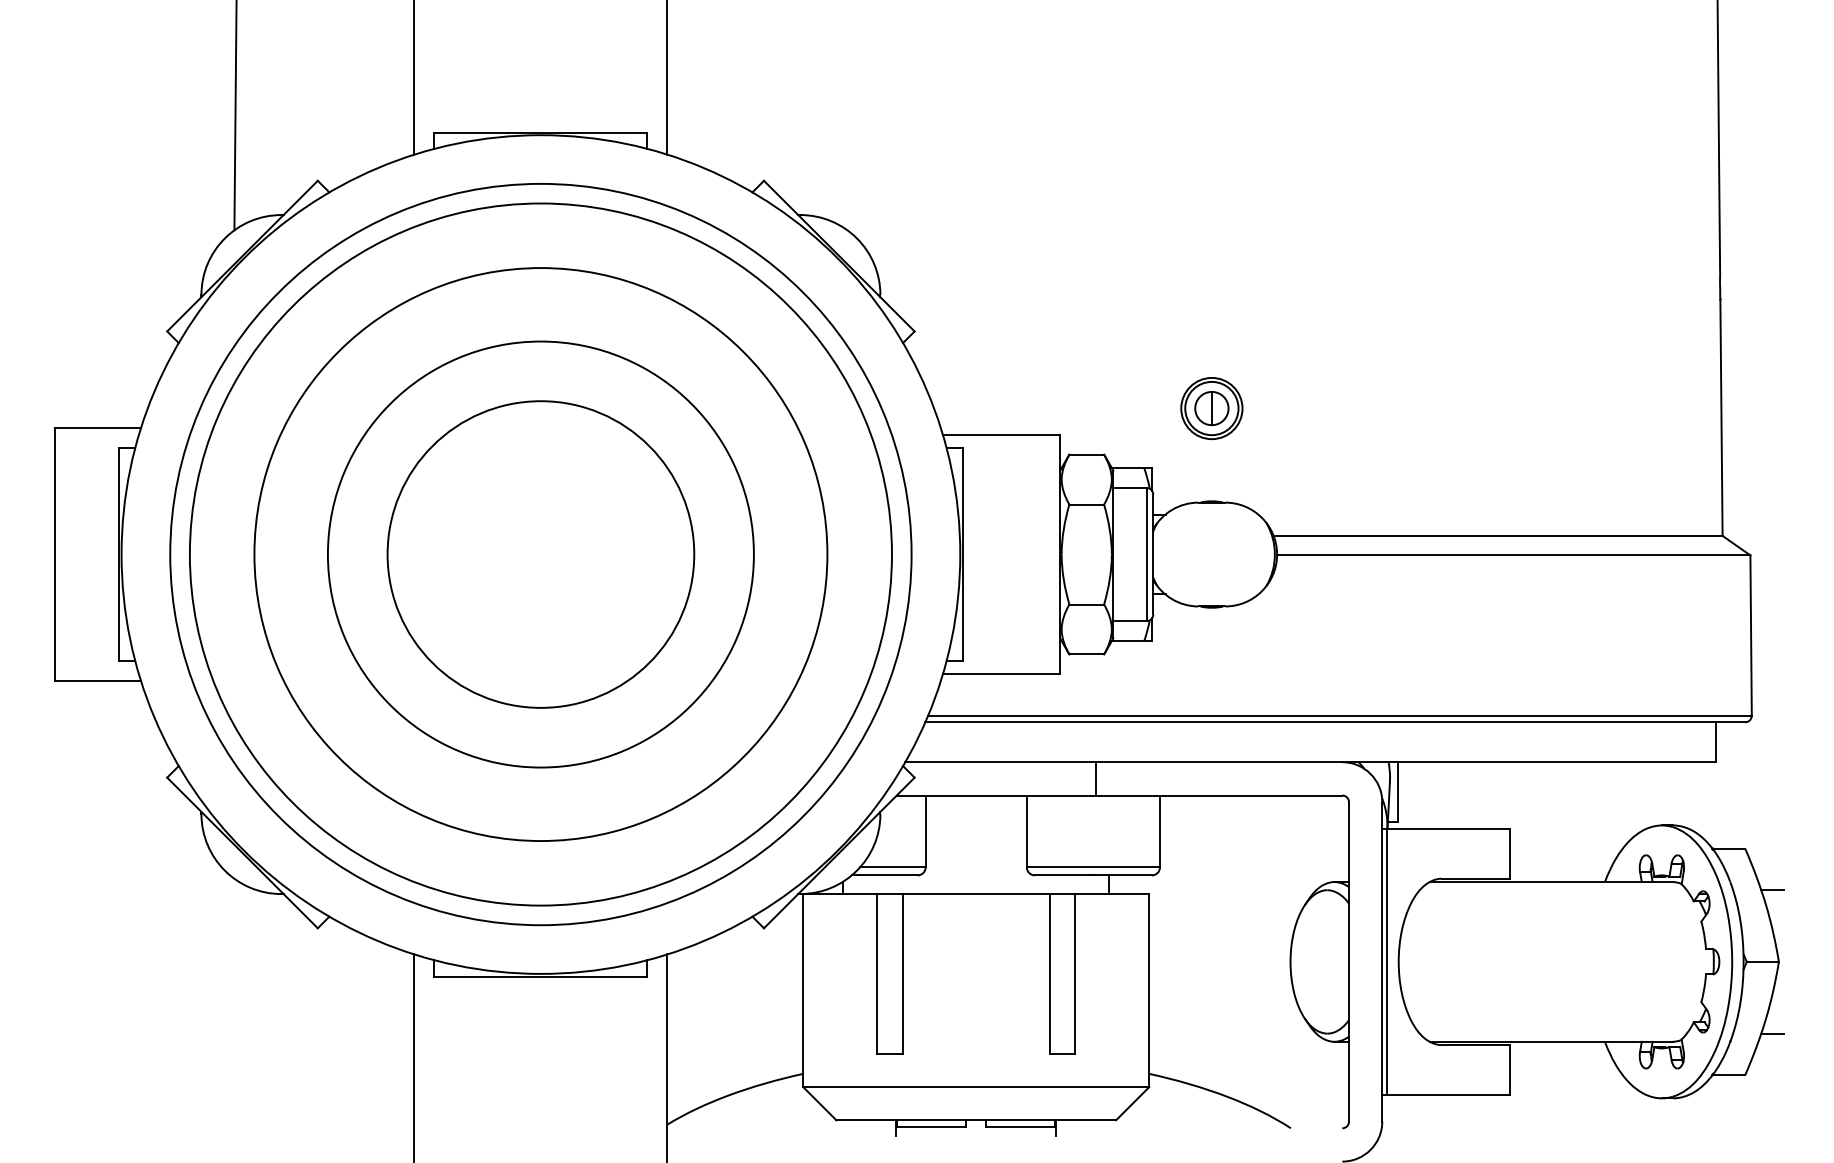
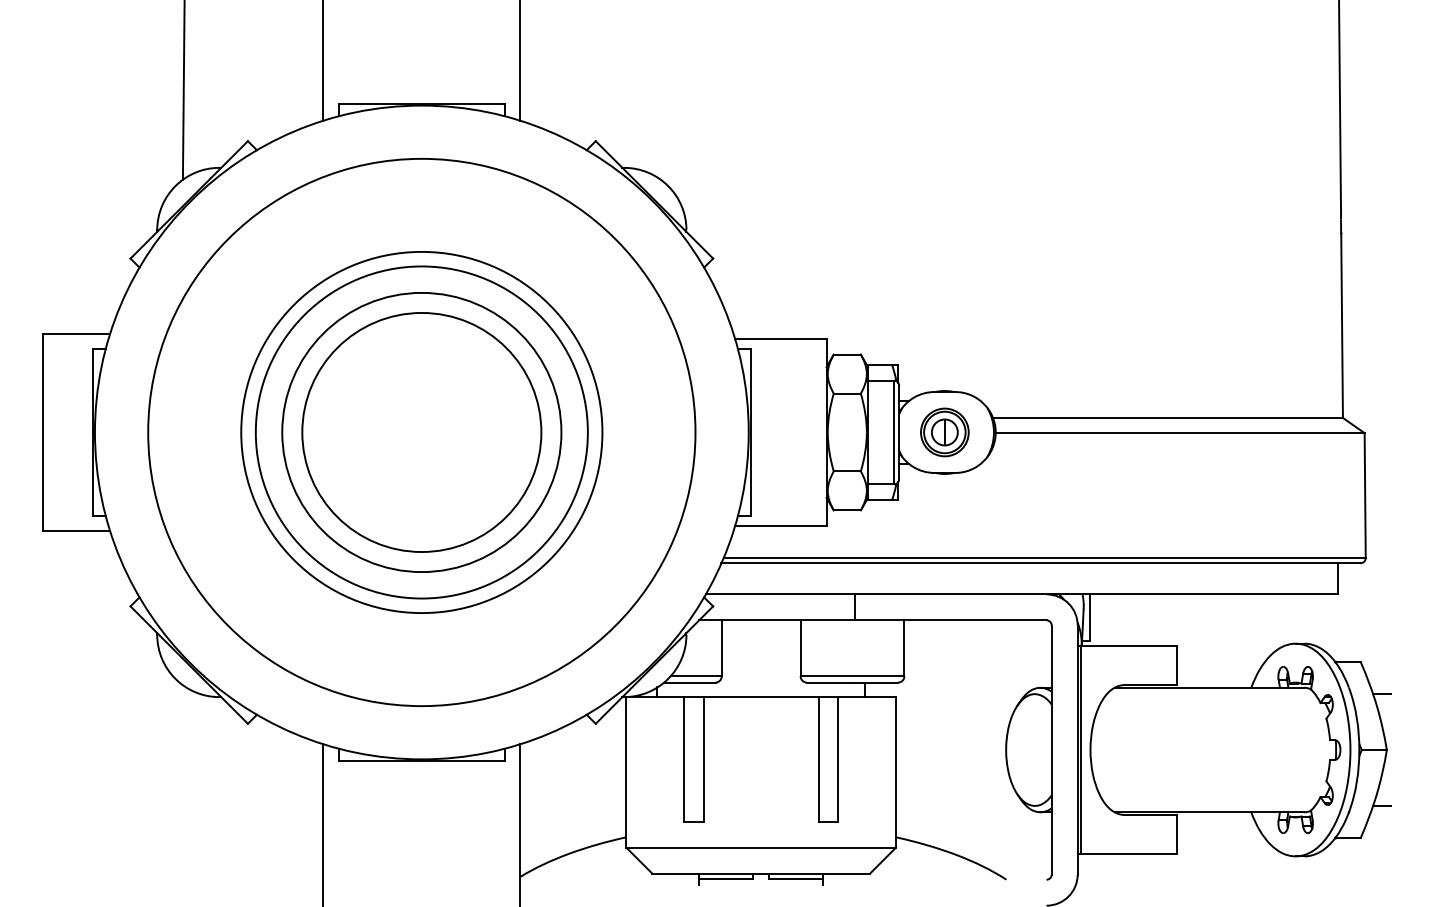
part: (1211, 408) -> (944, 432), moved
circle: (540, 554) -> (421, 432), size x0.62
circle: (540, 554) -> (421, 432), size x0.62

